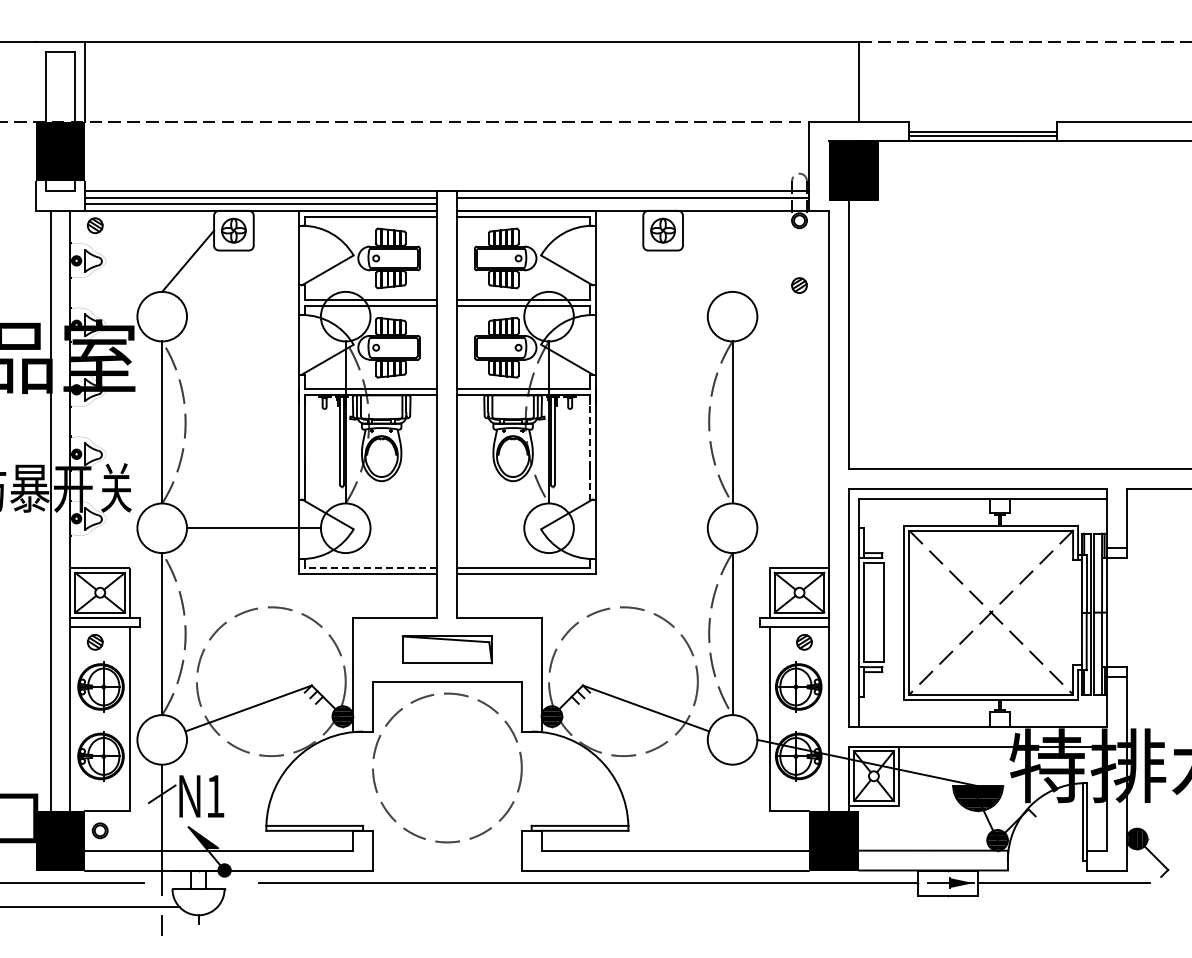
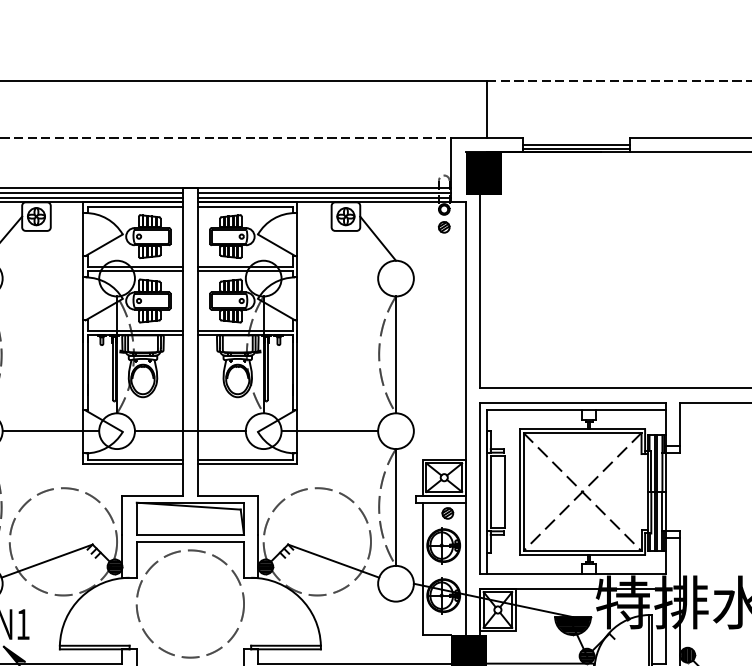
line: (633, 204) -> (324, 197), added
line: (707, 260) -> (377, 238), added
part: (799, 285) -> (444, 227), moved
line: (589, 447) -> (292, 372), dashed -> solid
line: (447, 528) -> (190, 431), added
line: (640, 528) -> (329, 431), added
line: (370, 567) -> (134, 459), dashed -> solid
part: (447, 649) -> (190, 518), size x1.67

